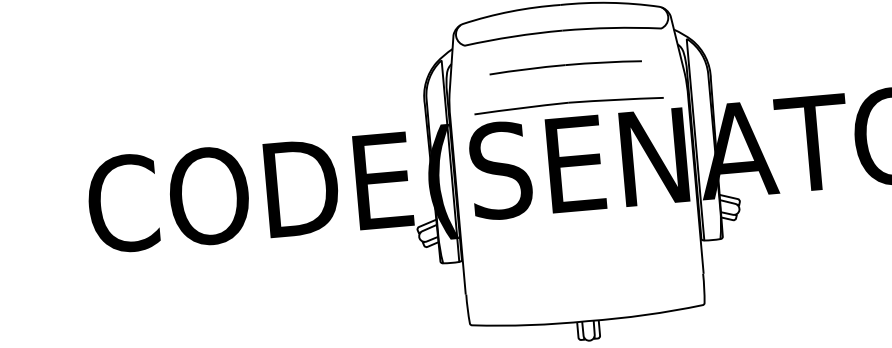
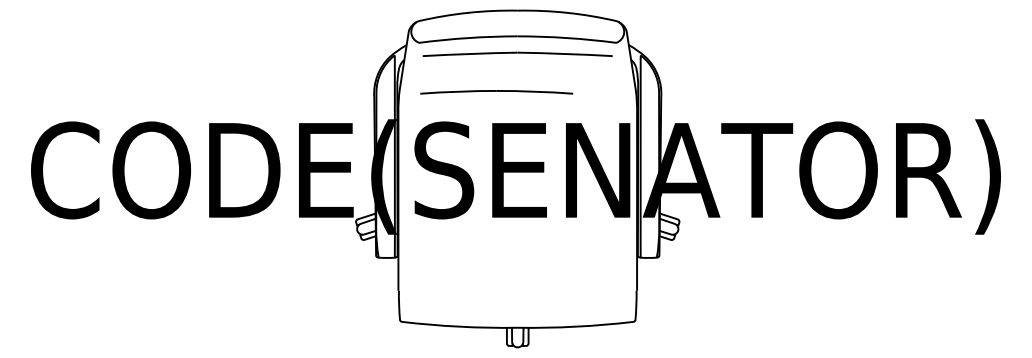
part: (565, 66) -> (496, 92), moved
part: (568, 103) -> (517, 53), moved

